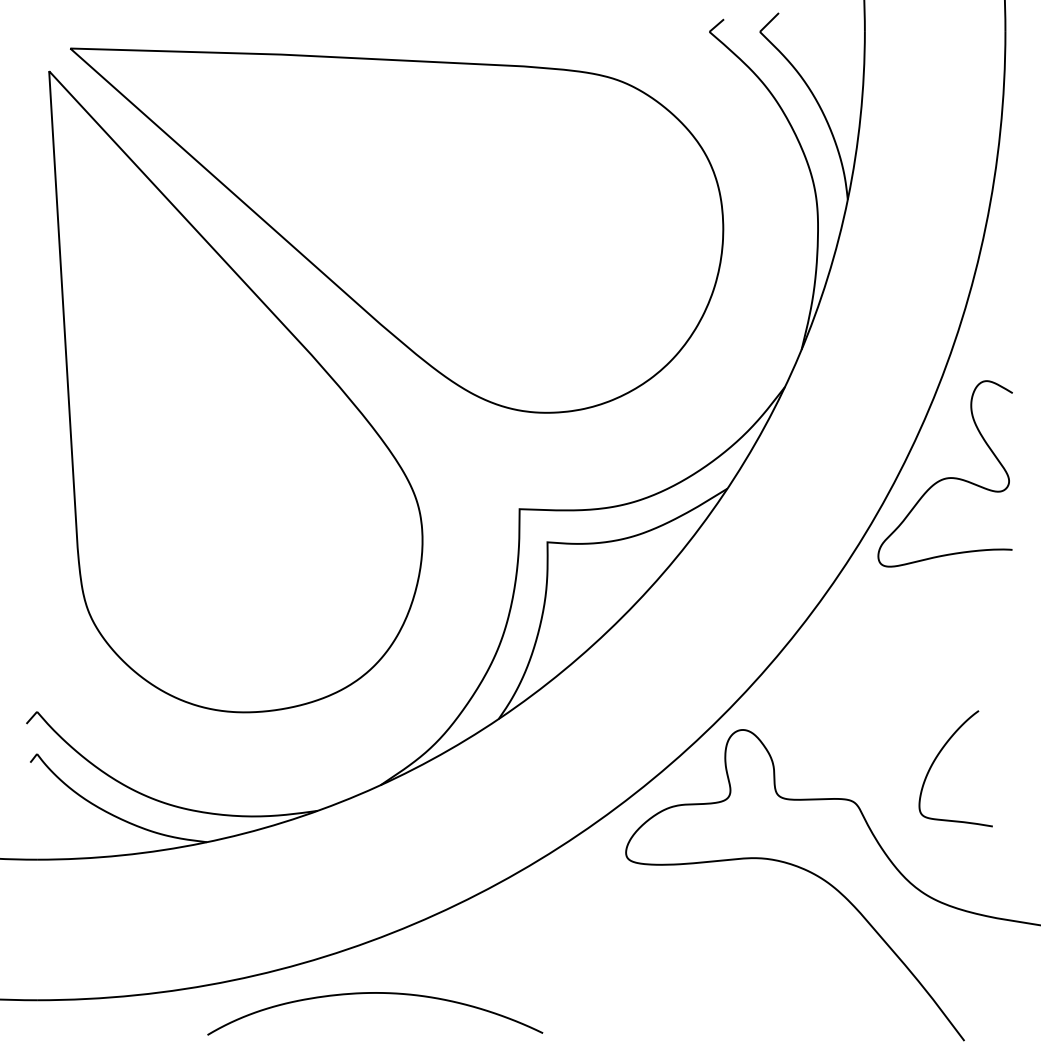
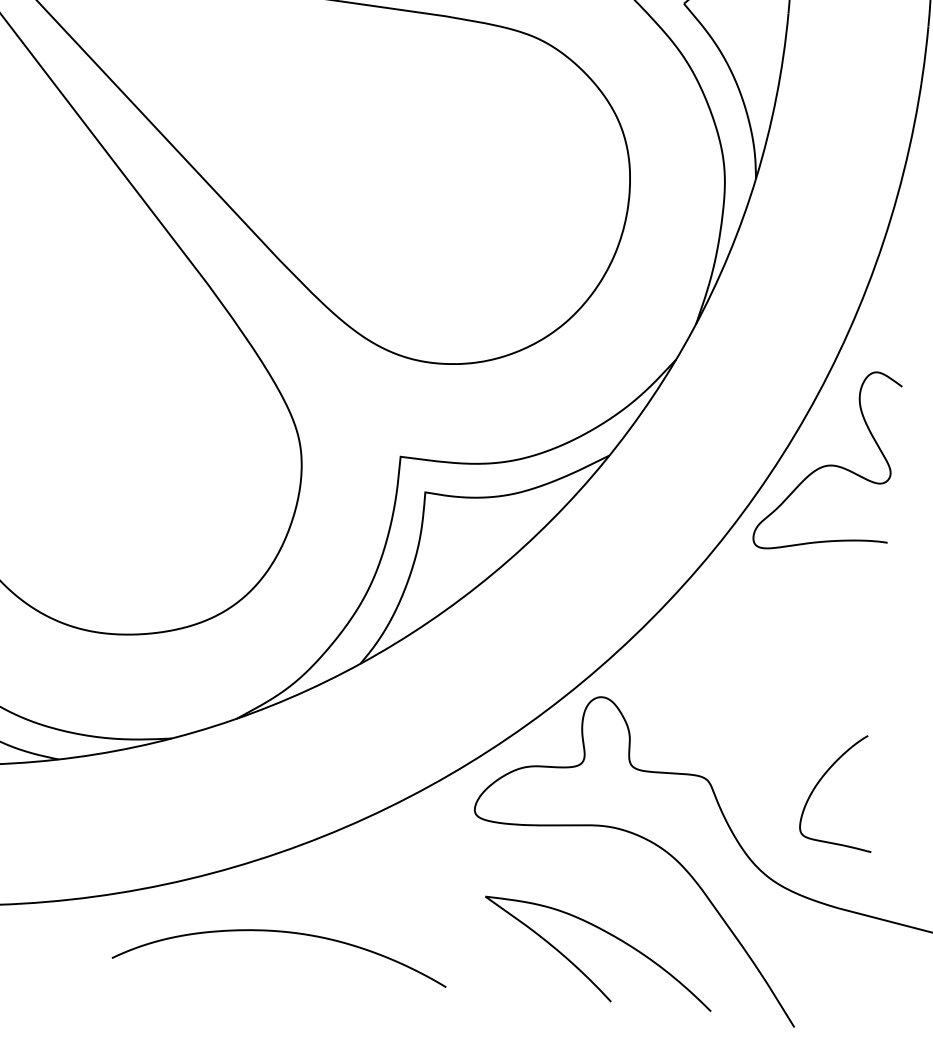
curve: (938, 756) -> (823, 777), moved
curve: (772, 966) -> (610, 935), added
curve: (375, 993) -> (283, 932), moved

